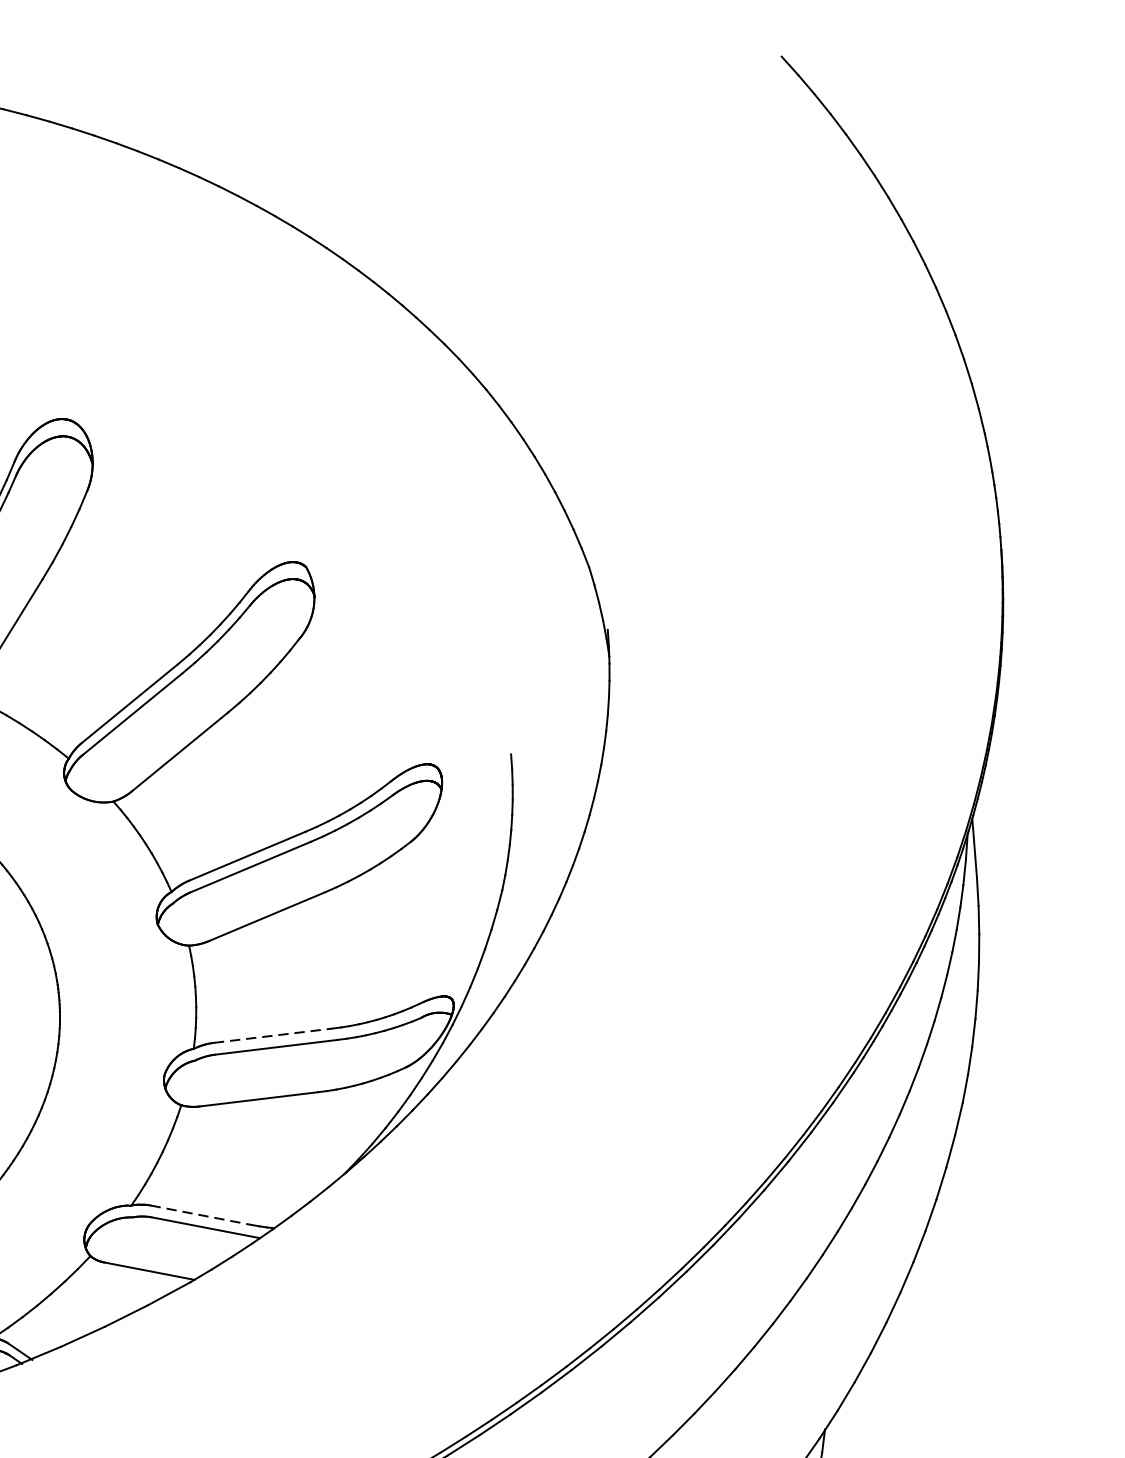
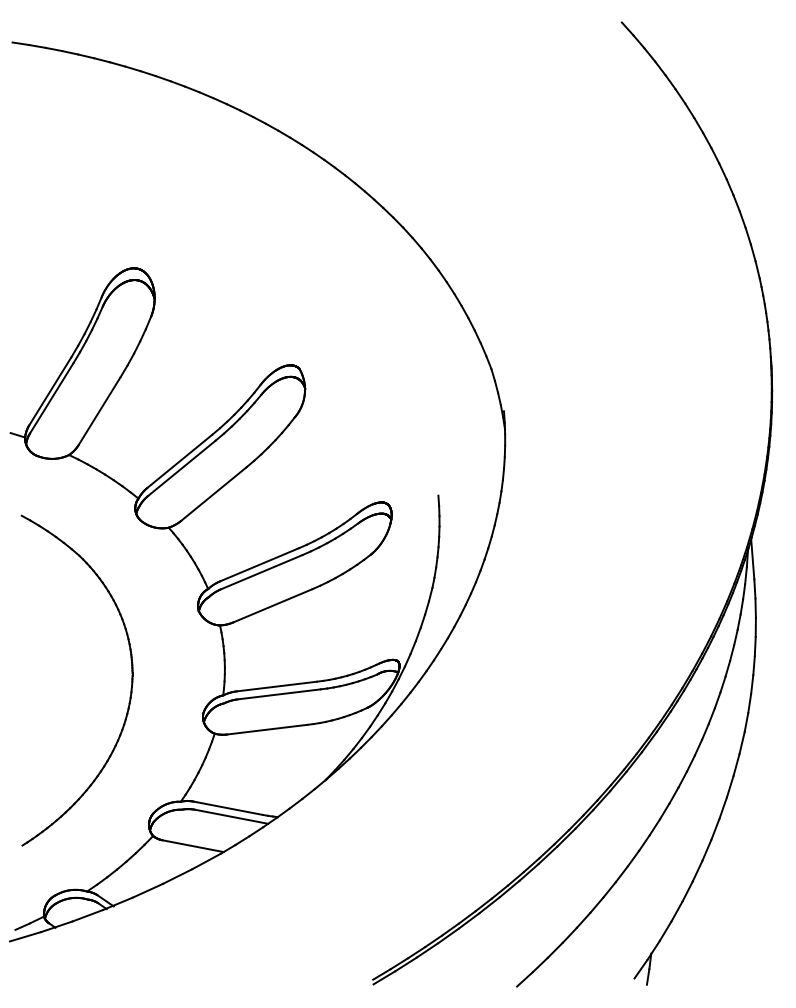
line: (273, 1035) -> (277, 686), dashed -> solid
line: (201, 1215) -> (228, 808), dashed -> solid

